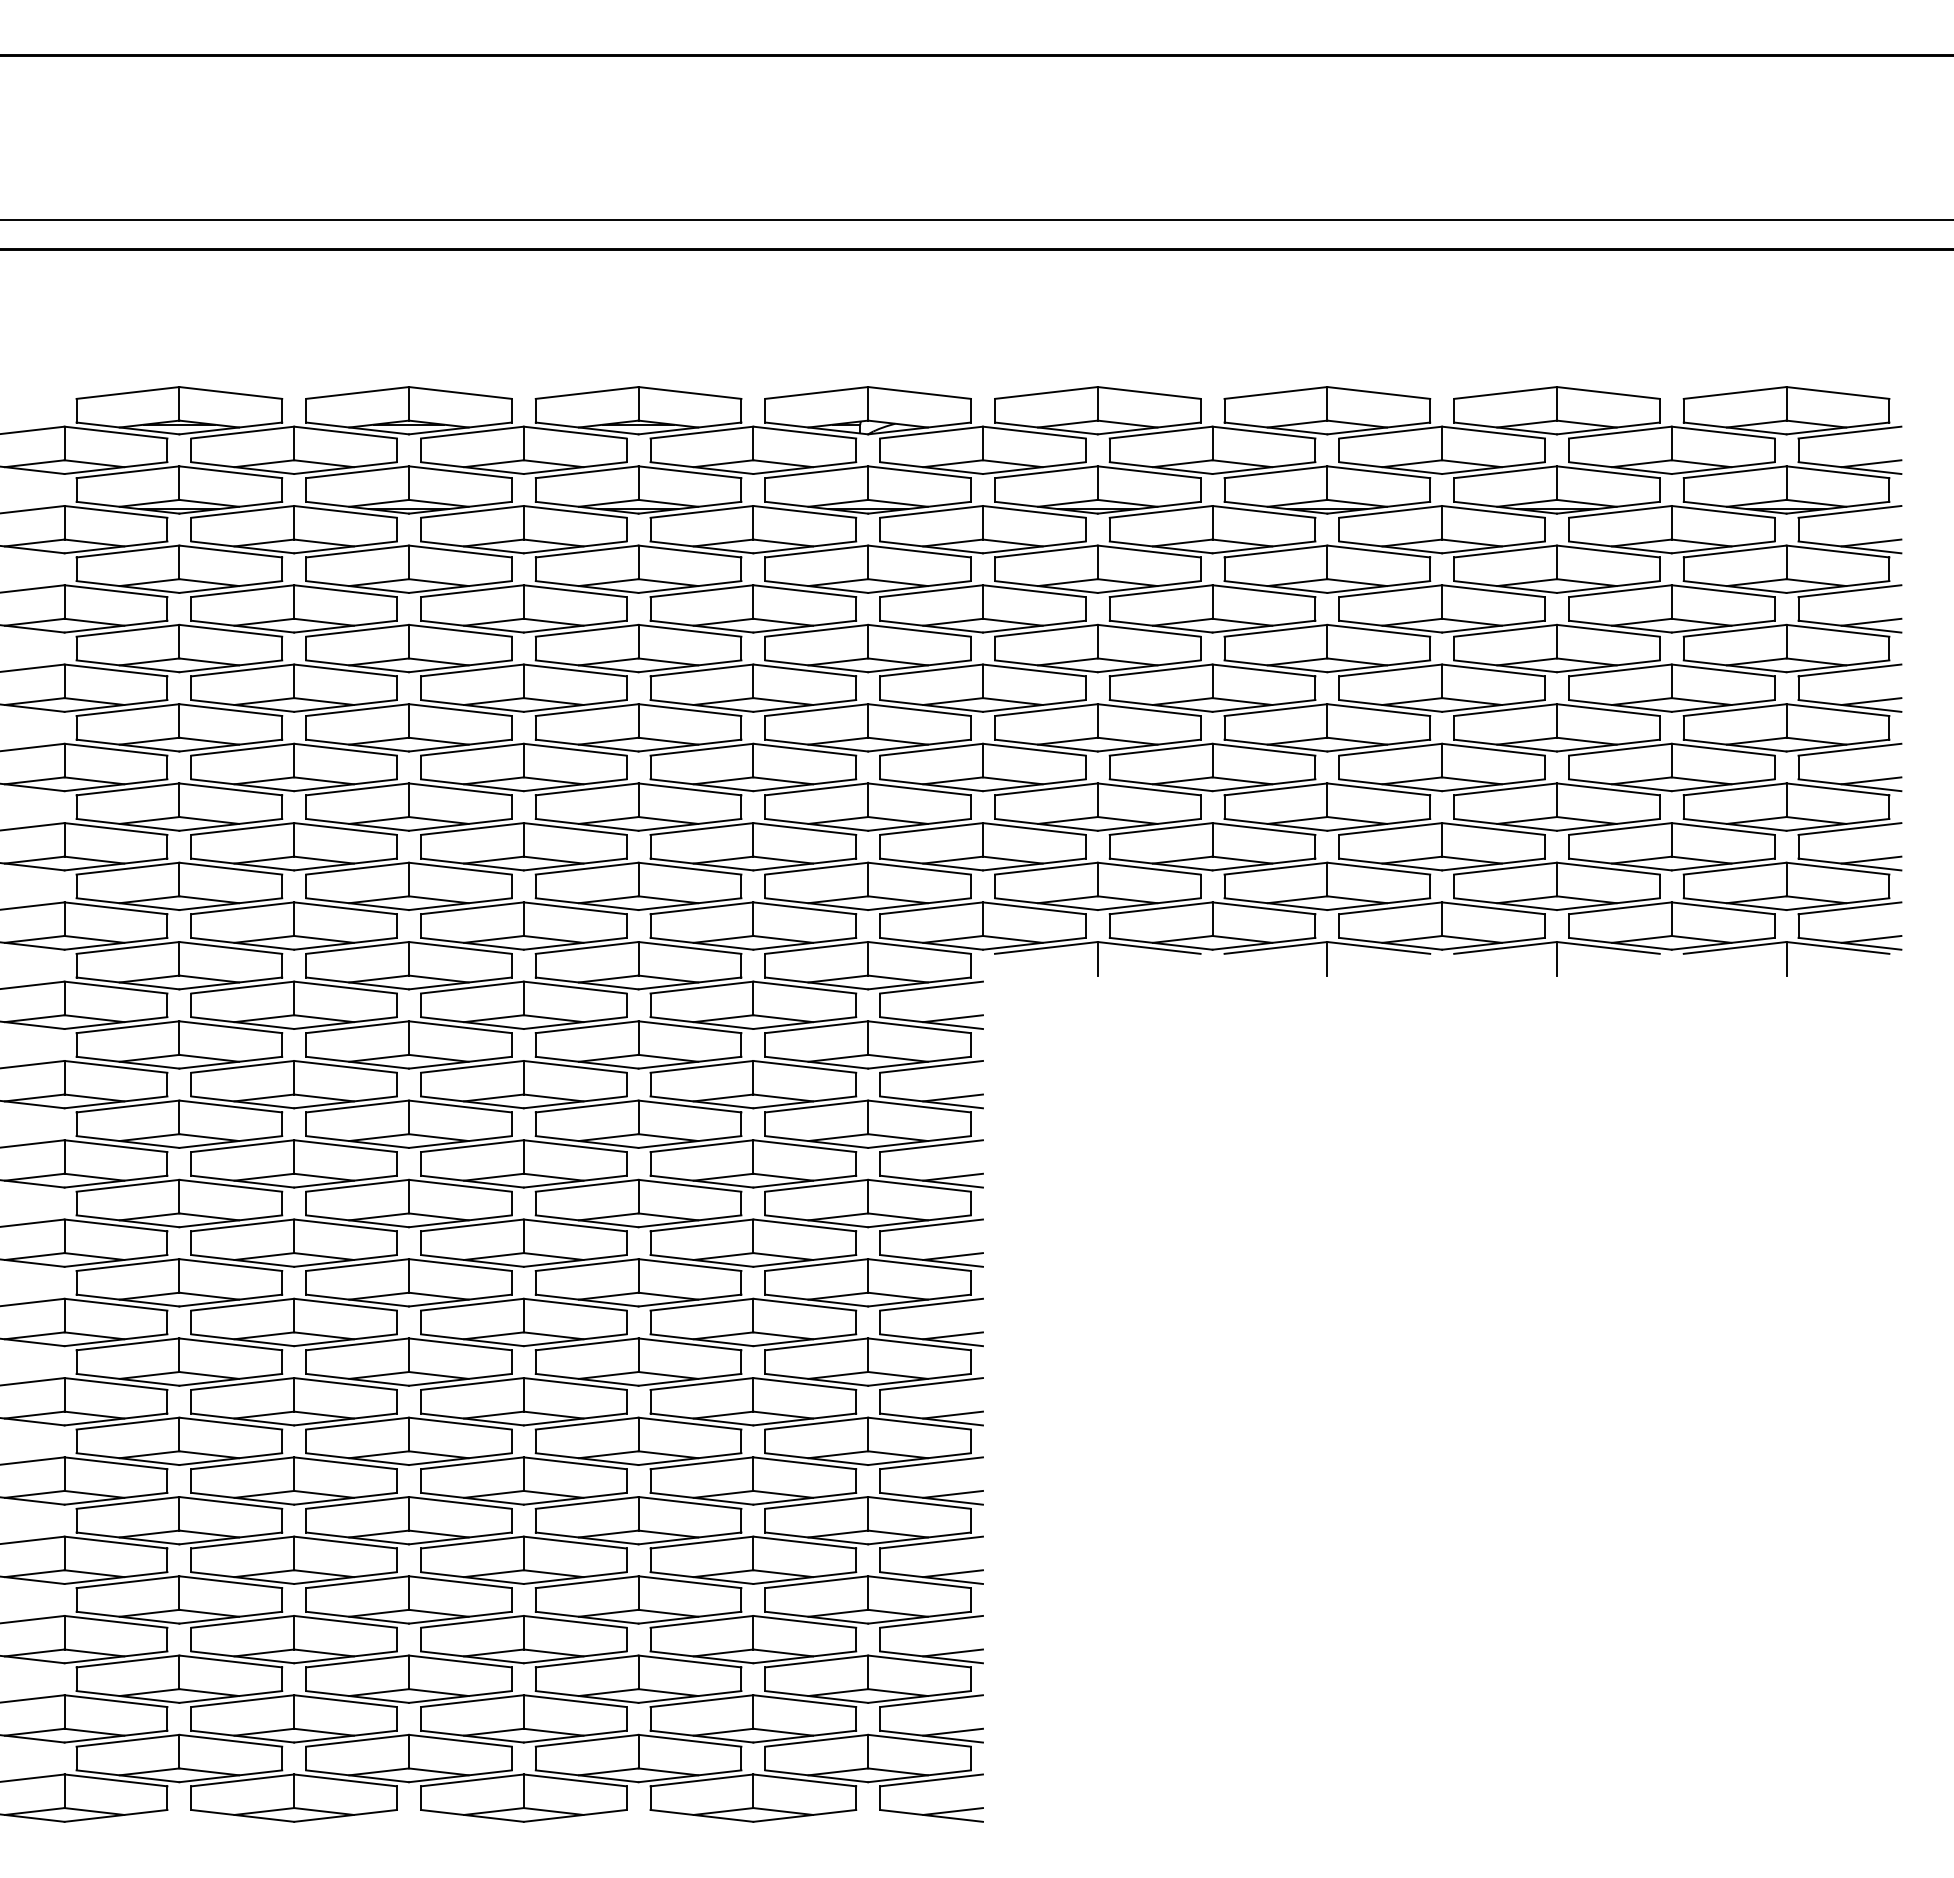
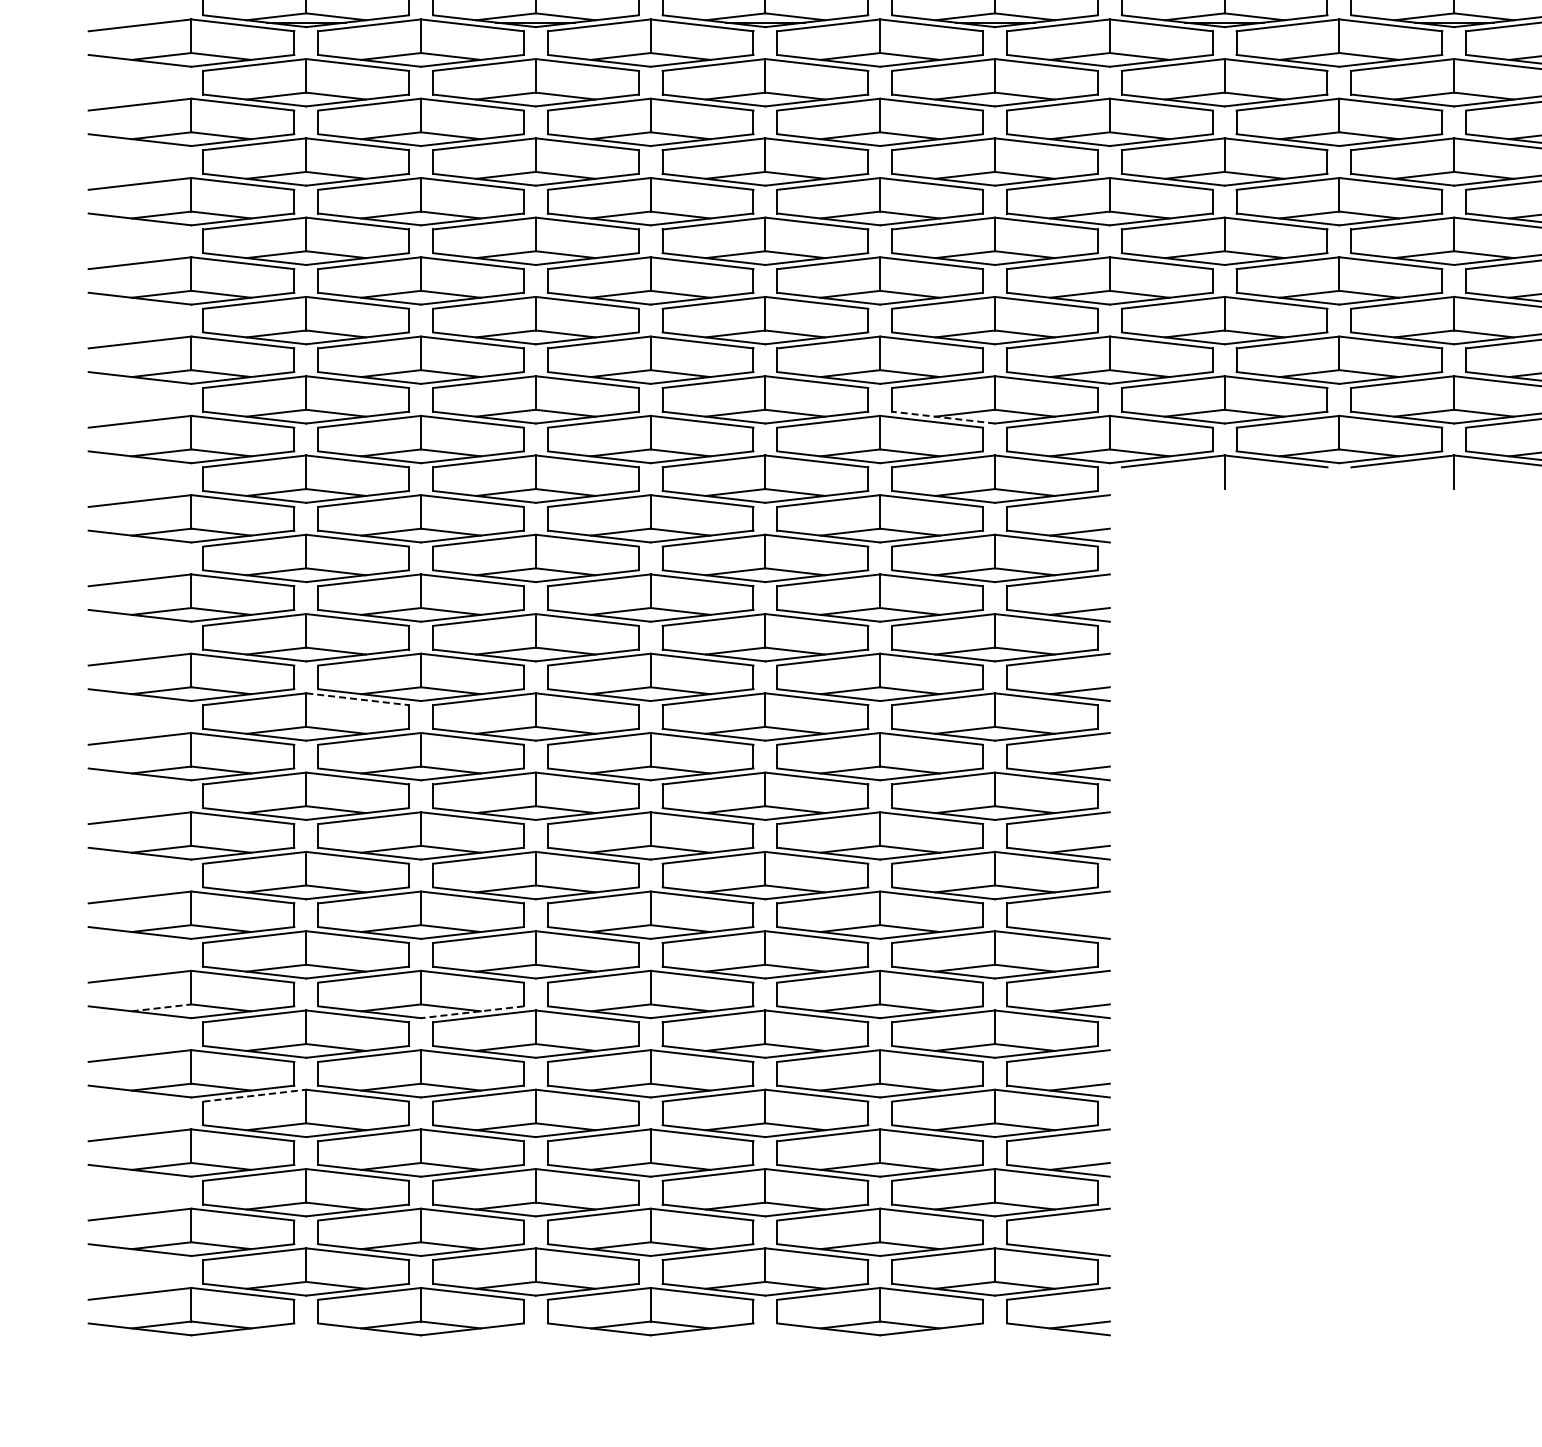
line: (816, 904) -> (943, 417), solid -> dashed
line: (230, 1185) -> (357, 698), solid -> dashed
line: (952, 1414) -> (1079, 927), removed
line: (35, 1494) -> (162, 1007), solid -> dashed
line: (345, 1498) -> (472, 1011), solid -> dashed
line: (128, 1582) -> (255, 1095), solid -> dashed
line: (952, 1731) -> (1079, 1244), removed

